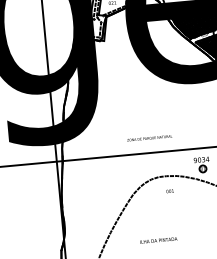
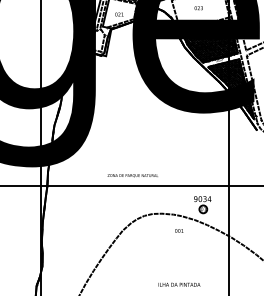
text: (149, 138) -> (132, 175), moved
text: (170, 190) -> (179, 230), moved
text: (158, 240) -> (179, 284), moved

